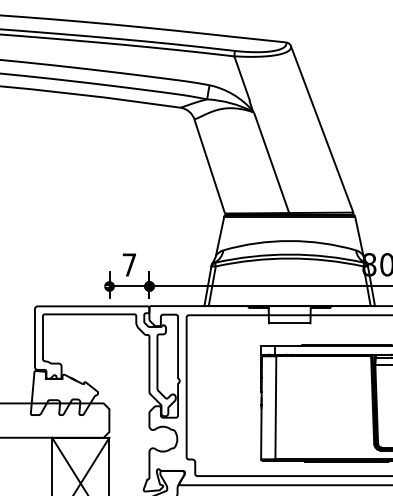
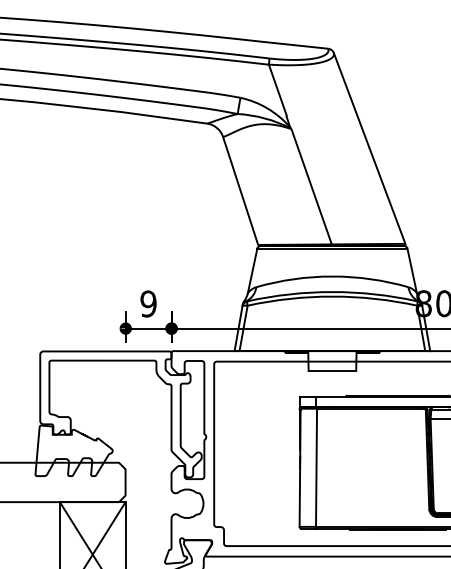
text: (129, 264) -> (148, 303), 7 -> 9

